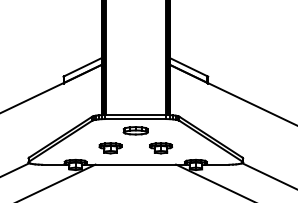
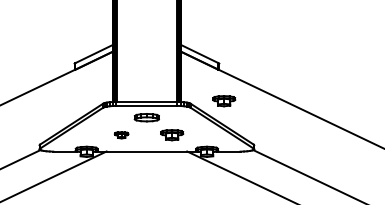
part: (213, 114) -> (224, 101), added
part: (110, 148) -> (121, 135), size x0.6

